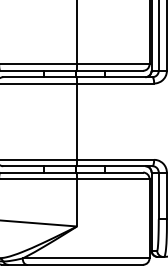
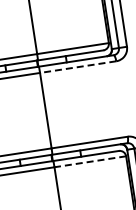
line: (115, 83) -> (78, 67), solid -> dashed
line: (112, 178) -> (89, 161), solid -> dashed

